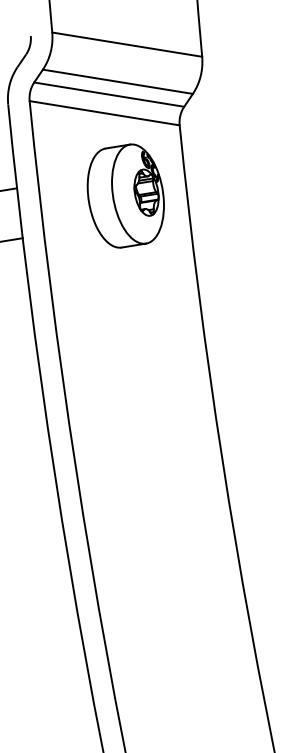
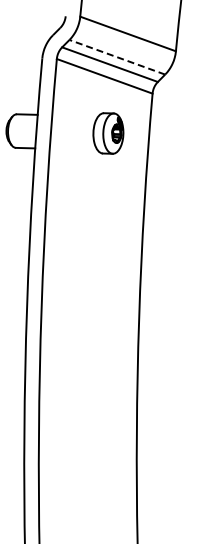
line: (118, 82) -> (117, 57), solid -> dashed
part: (126, 196) -> (108, 133), size x0.6

